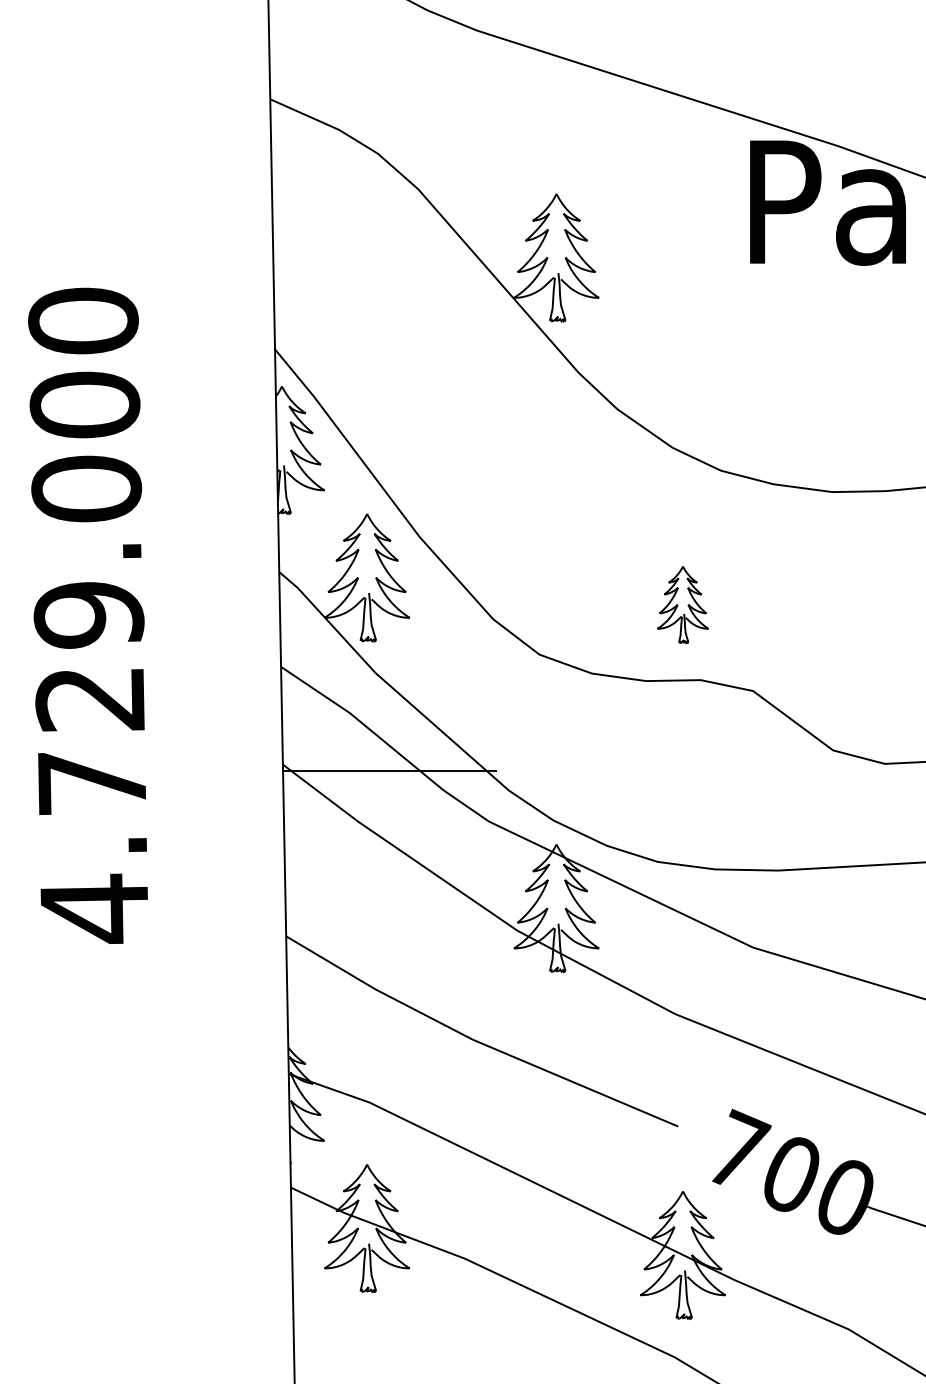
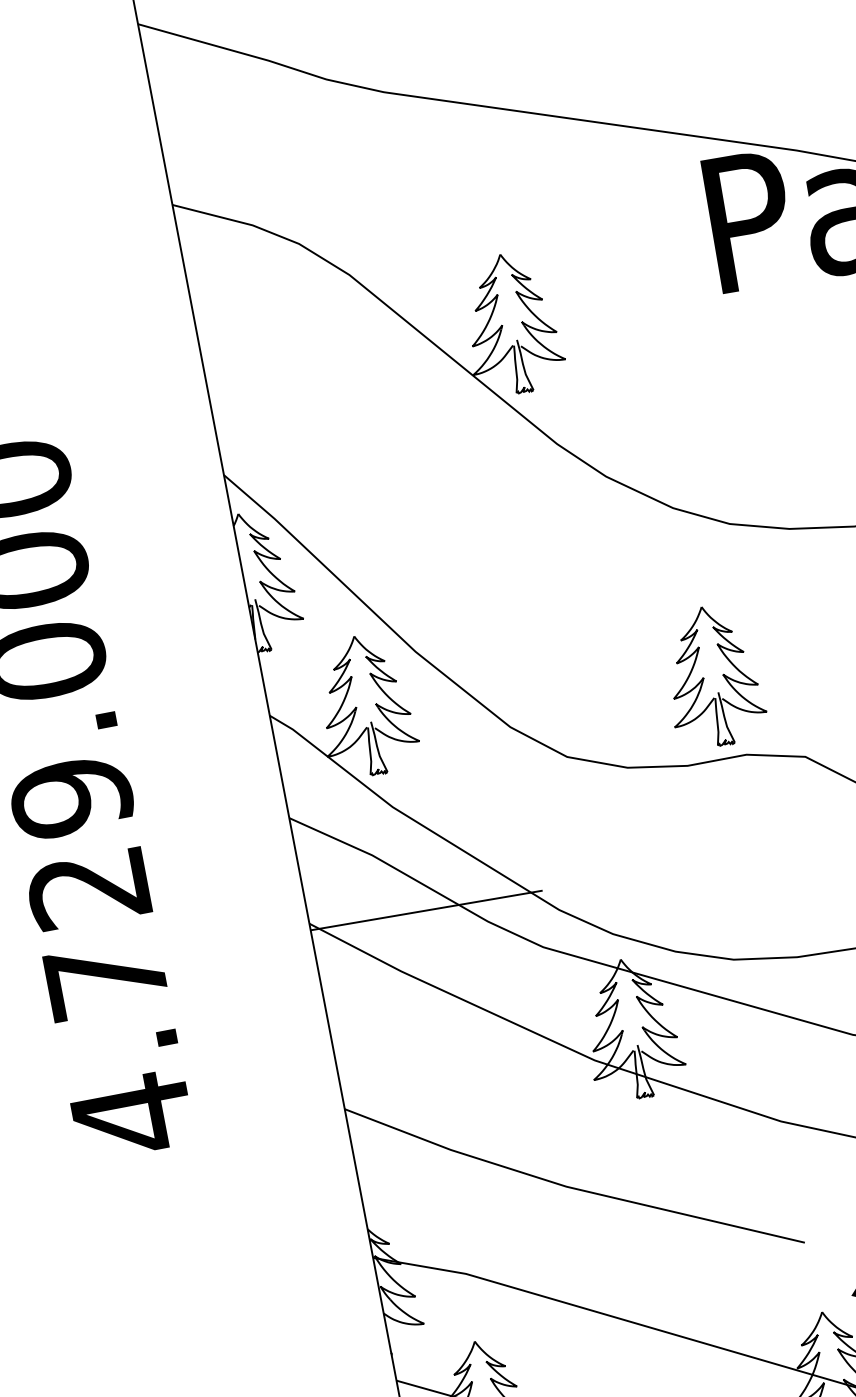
part: (682, 604) -> (712, 676), size x1.67

